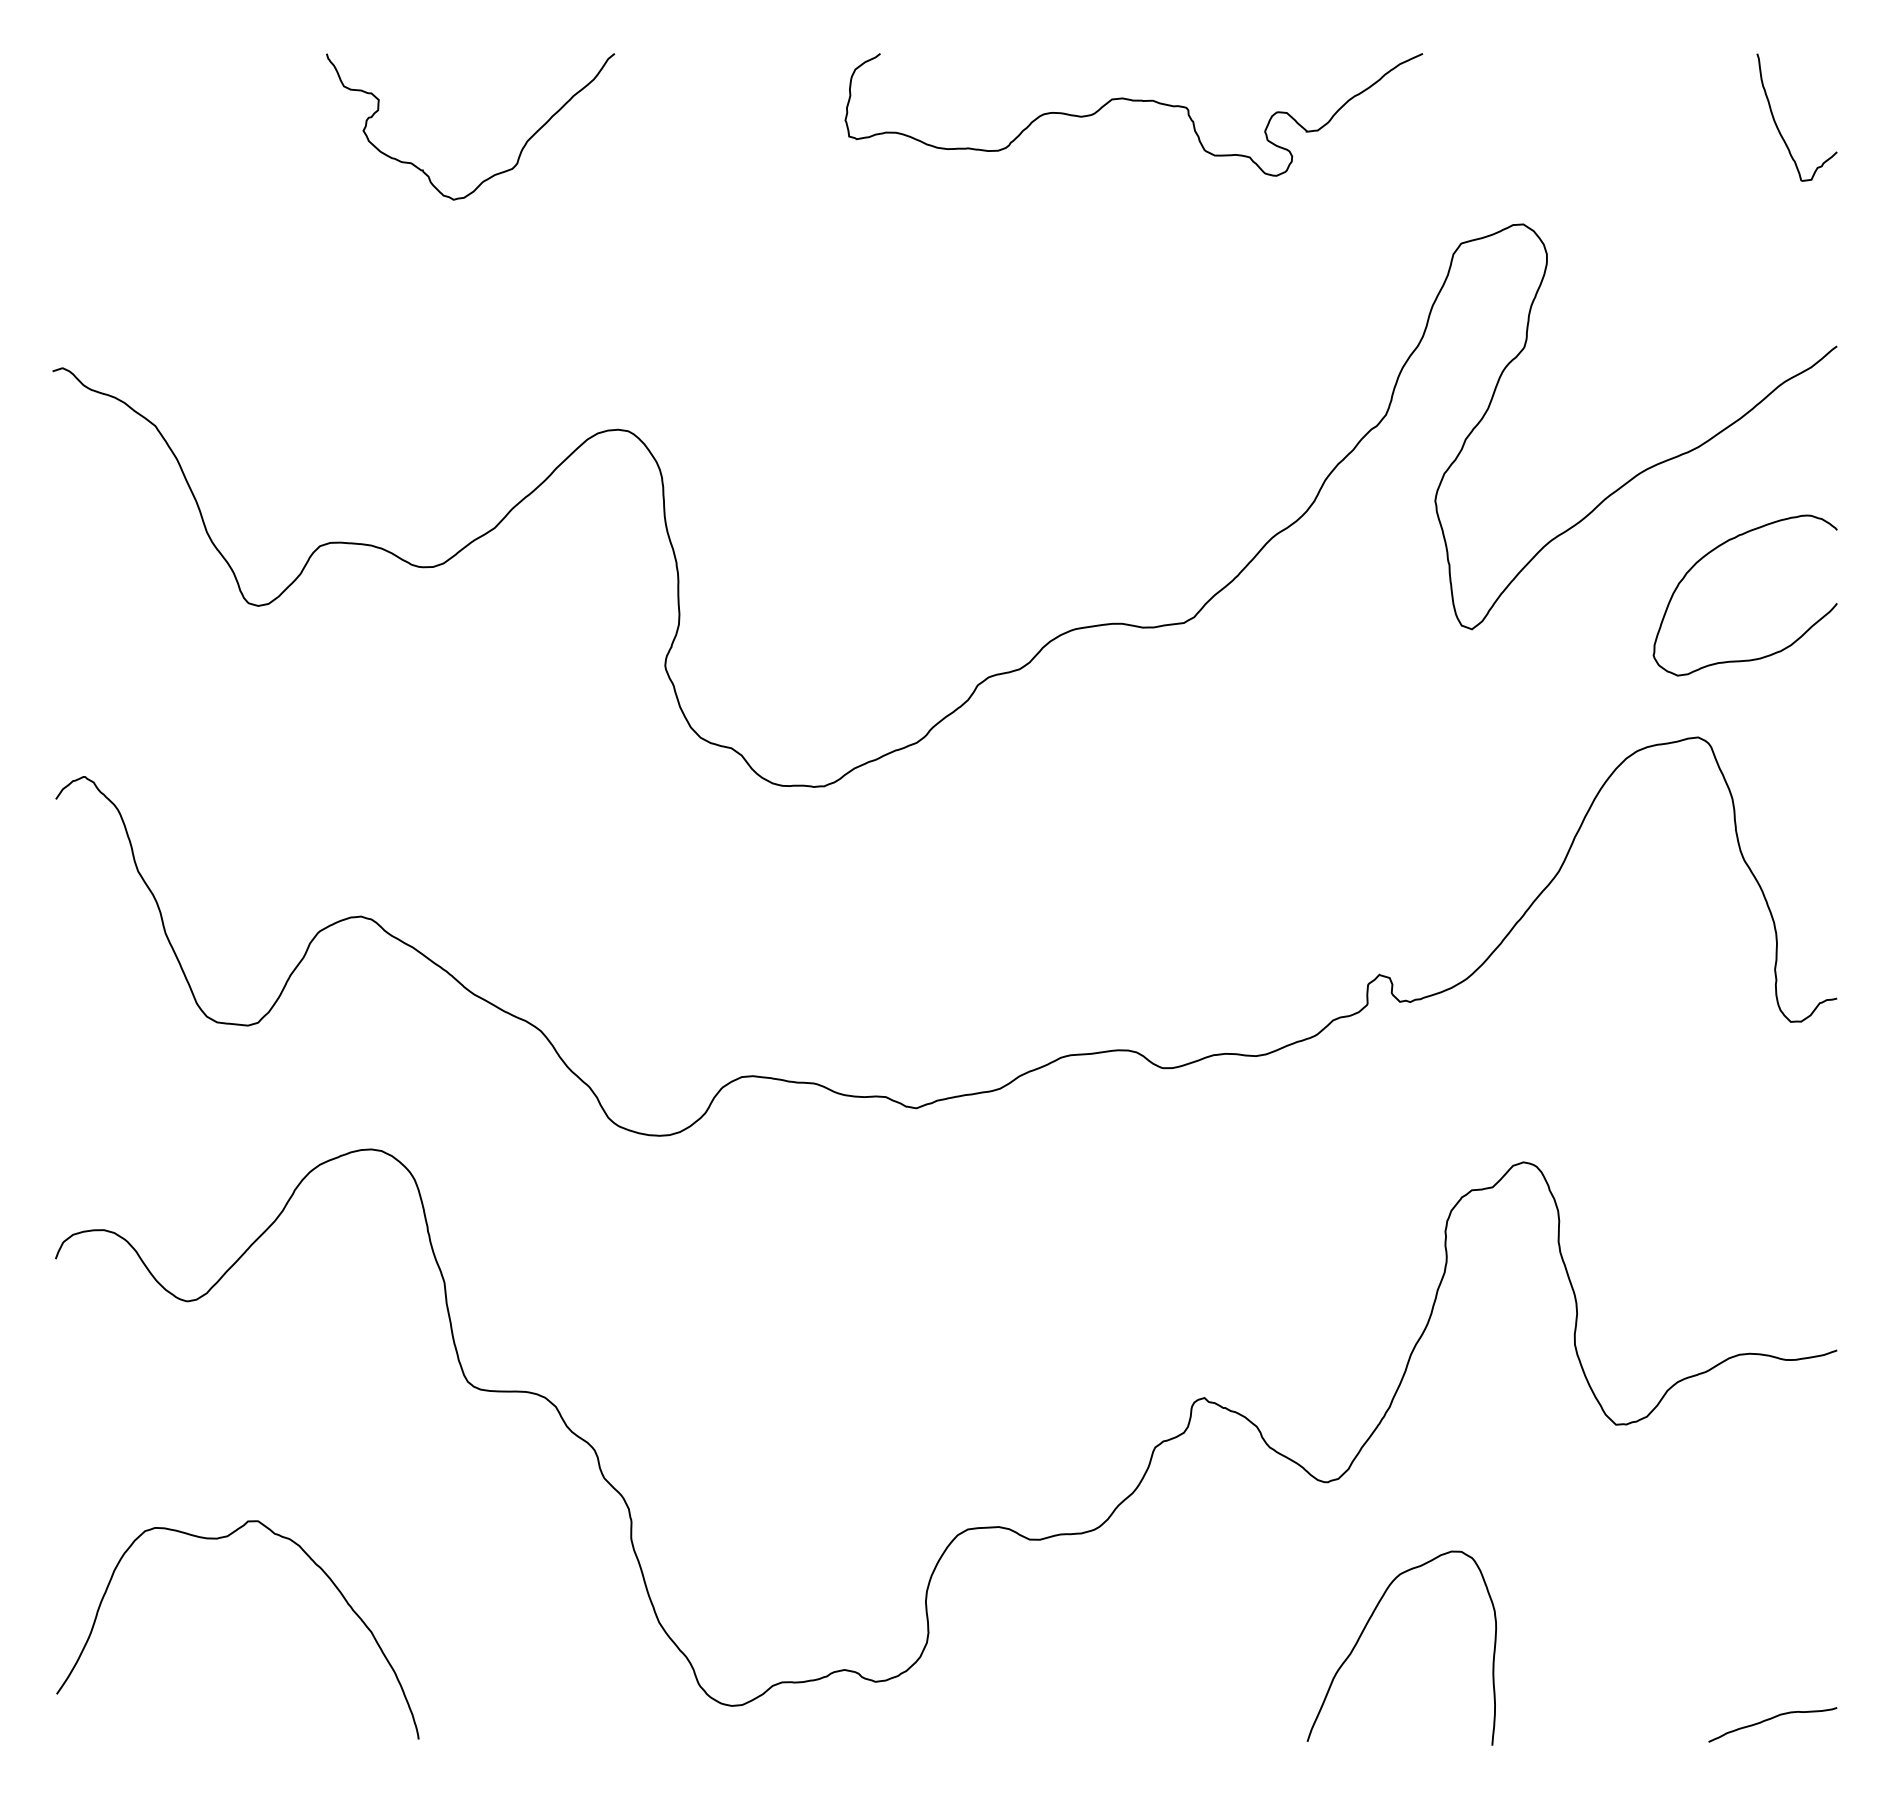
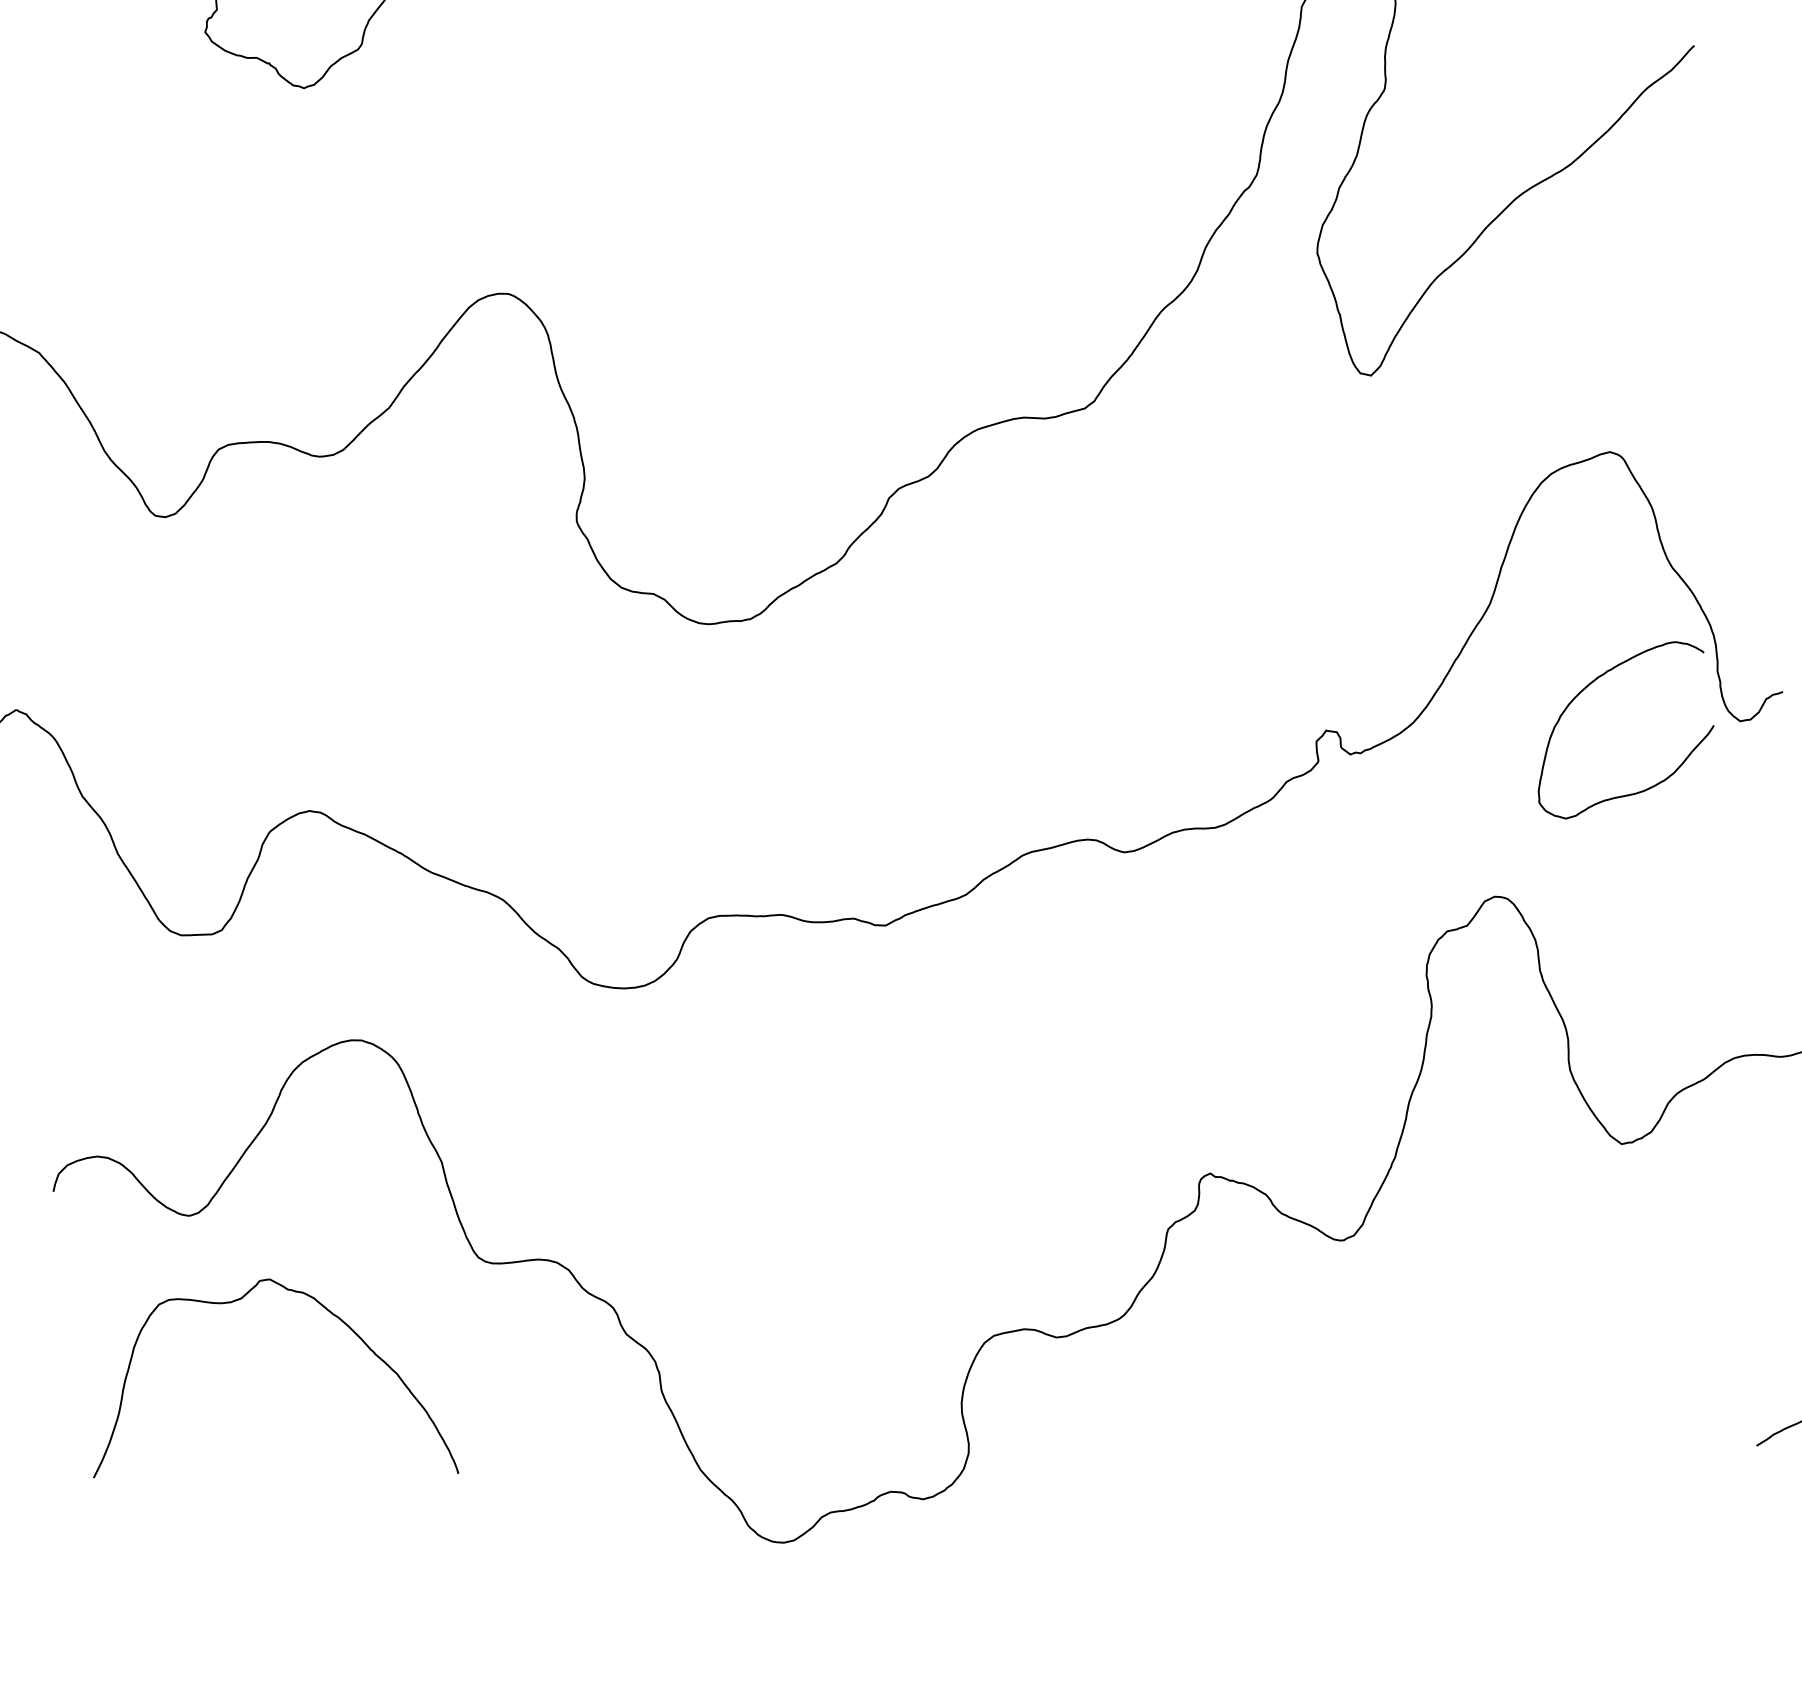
curve: (1714, 550) -> (1585, 689), moved
curve: (218, 1539) -> (232, 1302), moved
curve: (1367, 1625) -> (1402, 1376), removed

